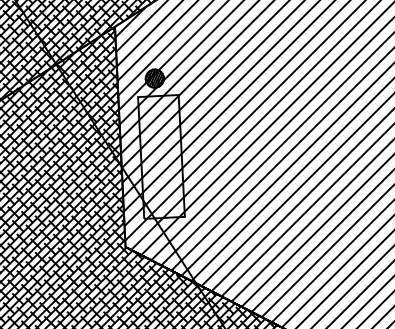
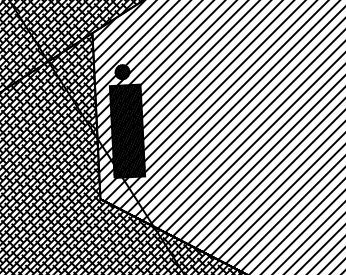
hatch: (161, 155) -> (127, 130), added

